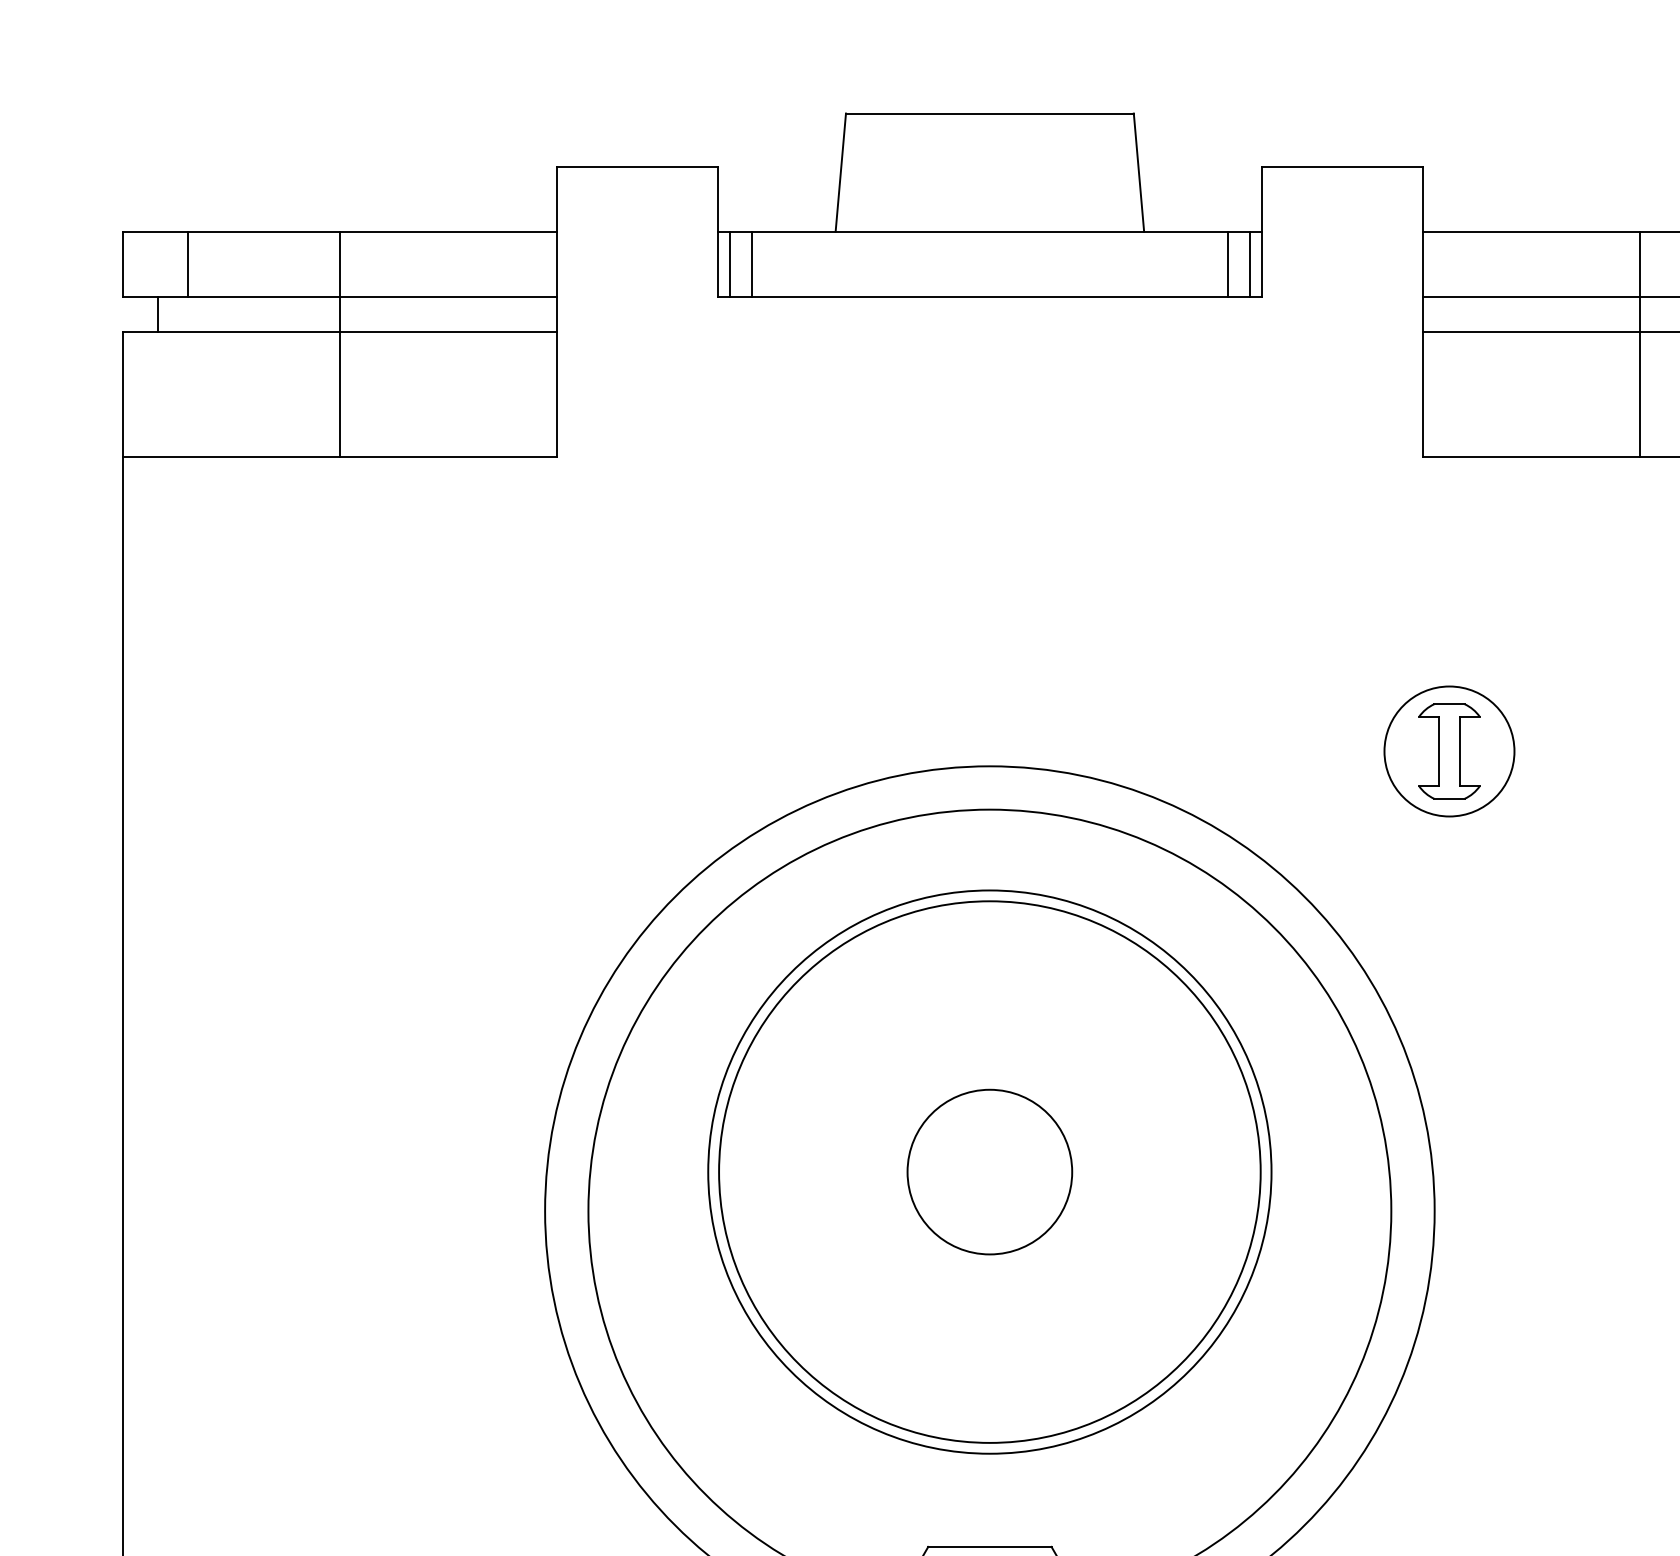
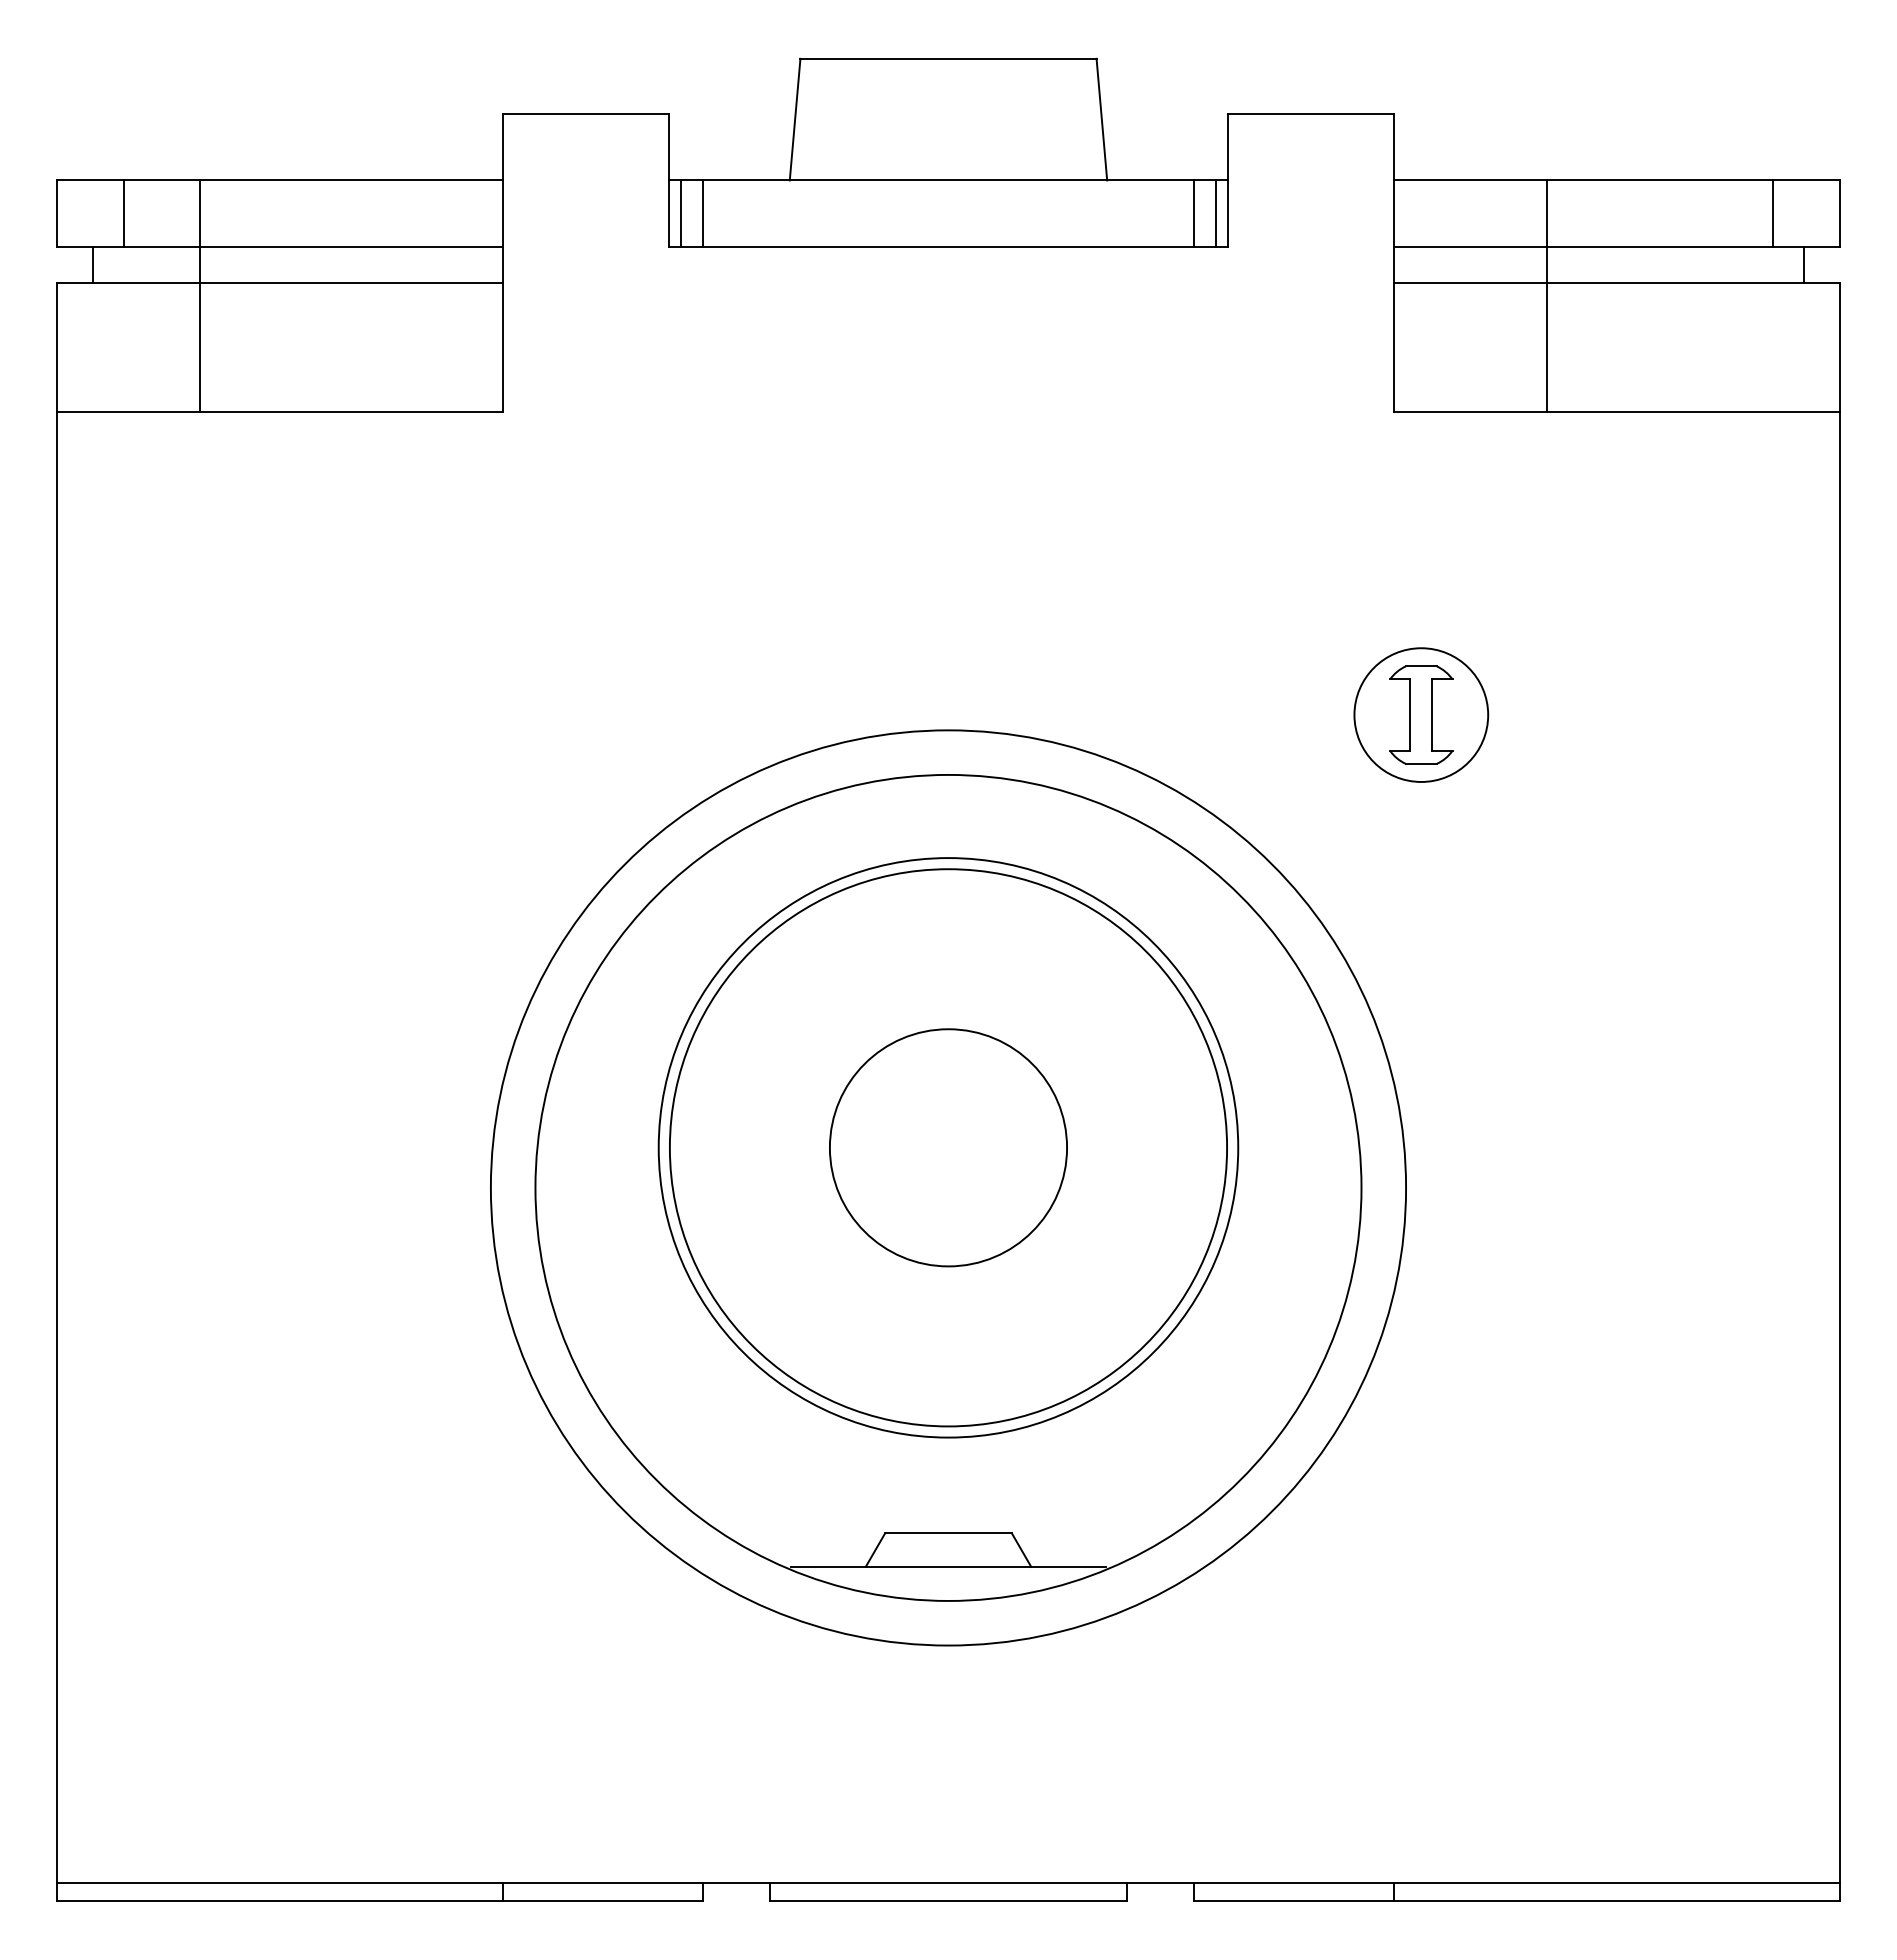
line: (339, 344) -> (199, 296), moved
line: (1640, 344) -> (1547, 296), moved
circle: (989, 1171) -> (948, 1147), size x1.4

